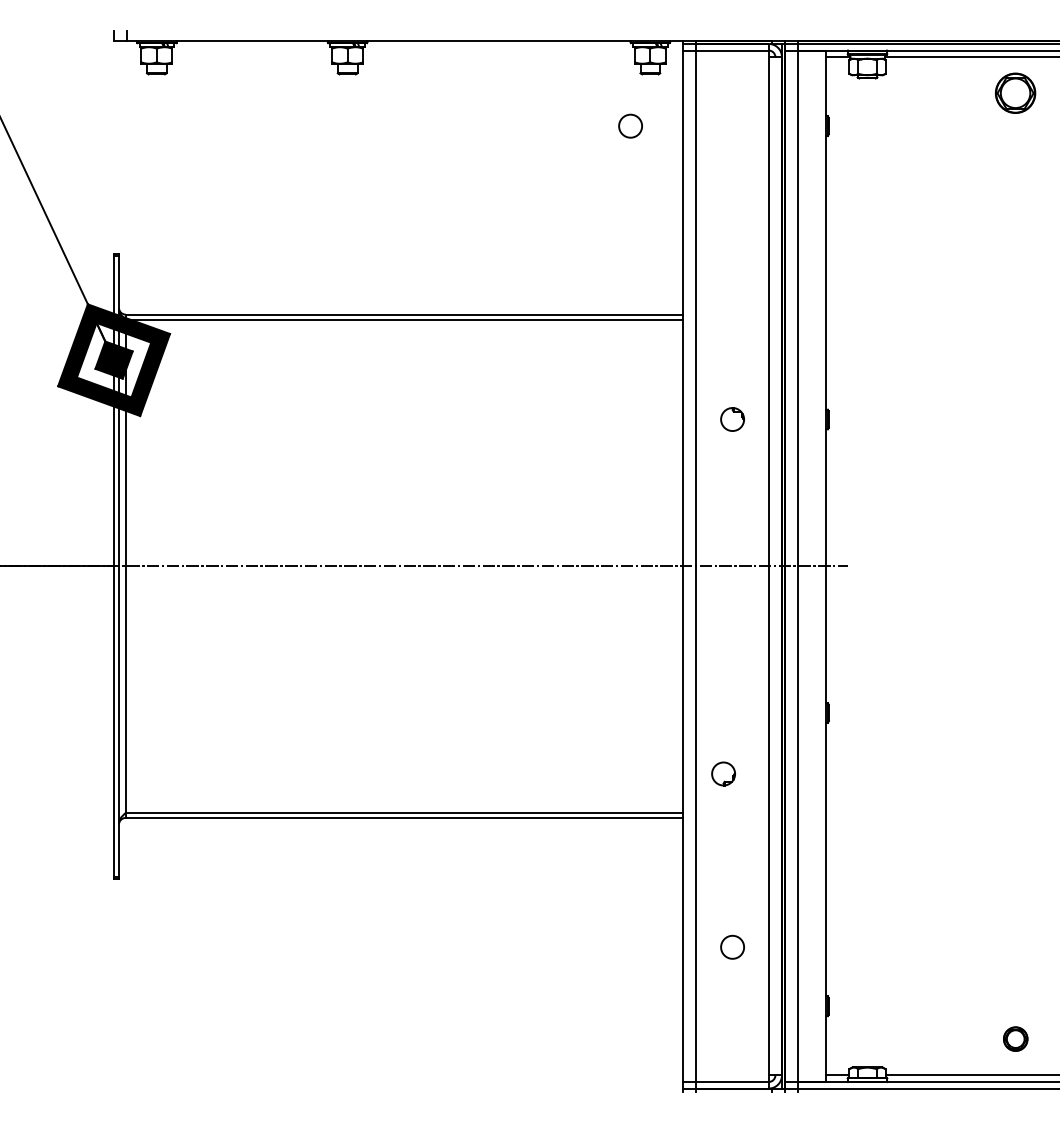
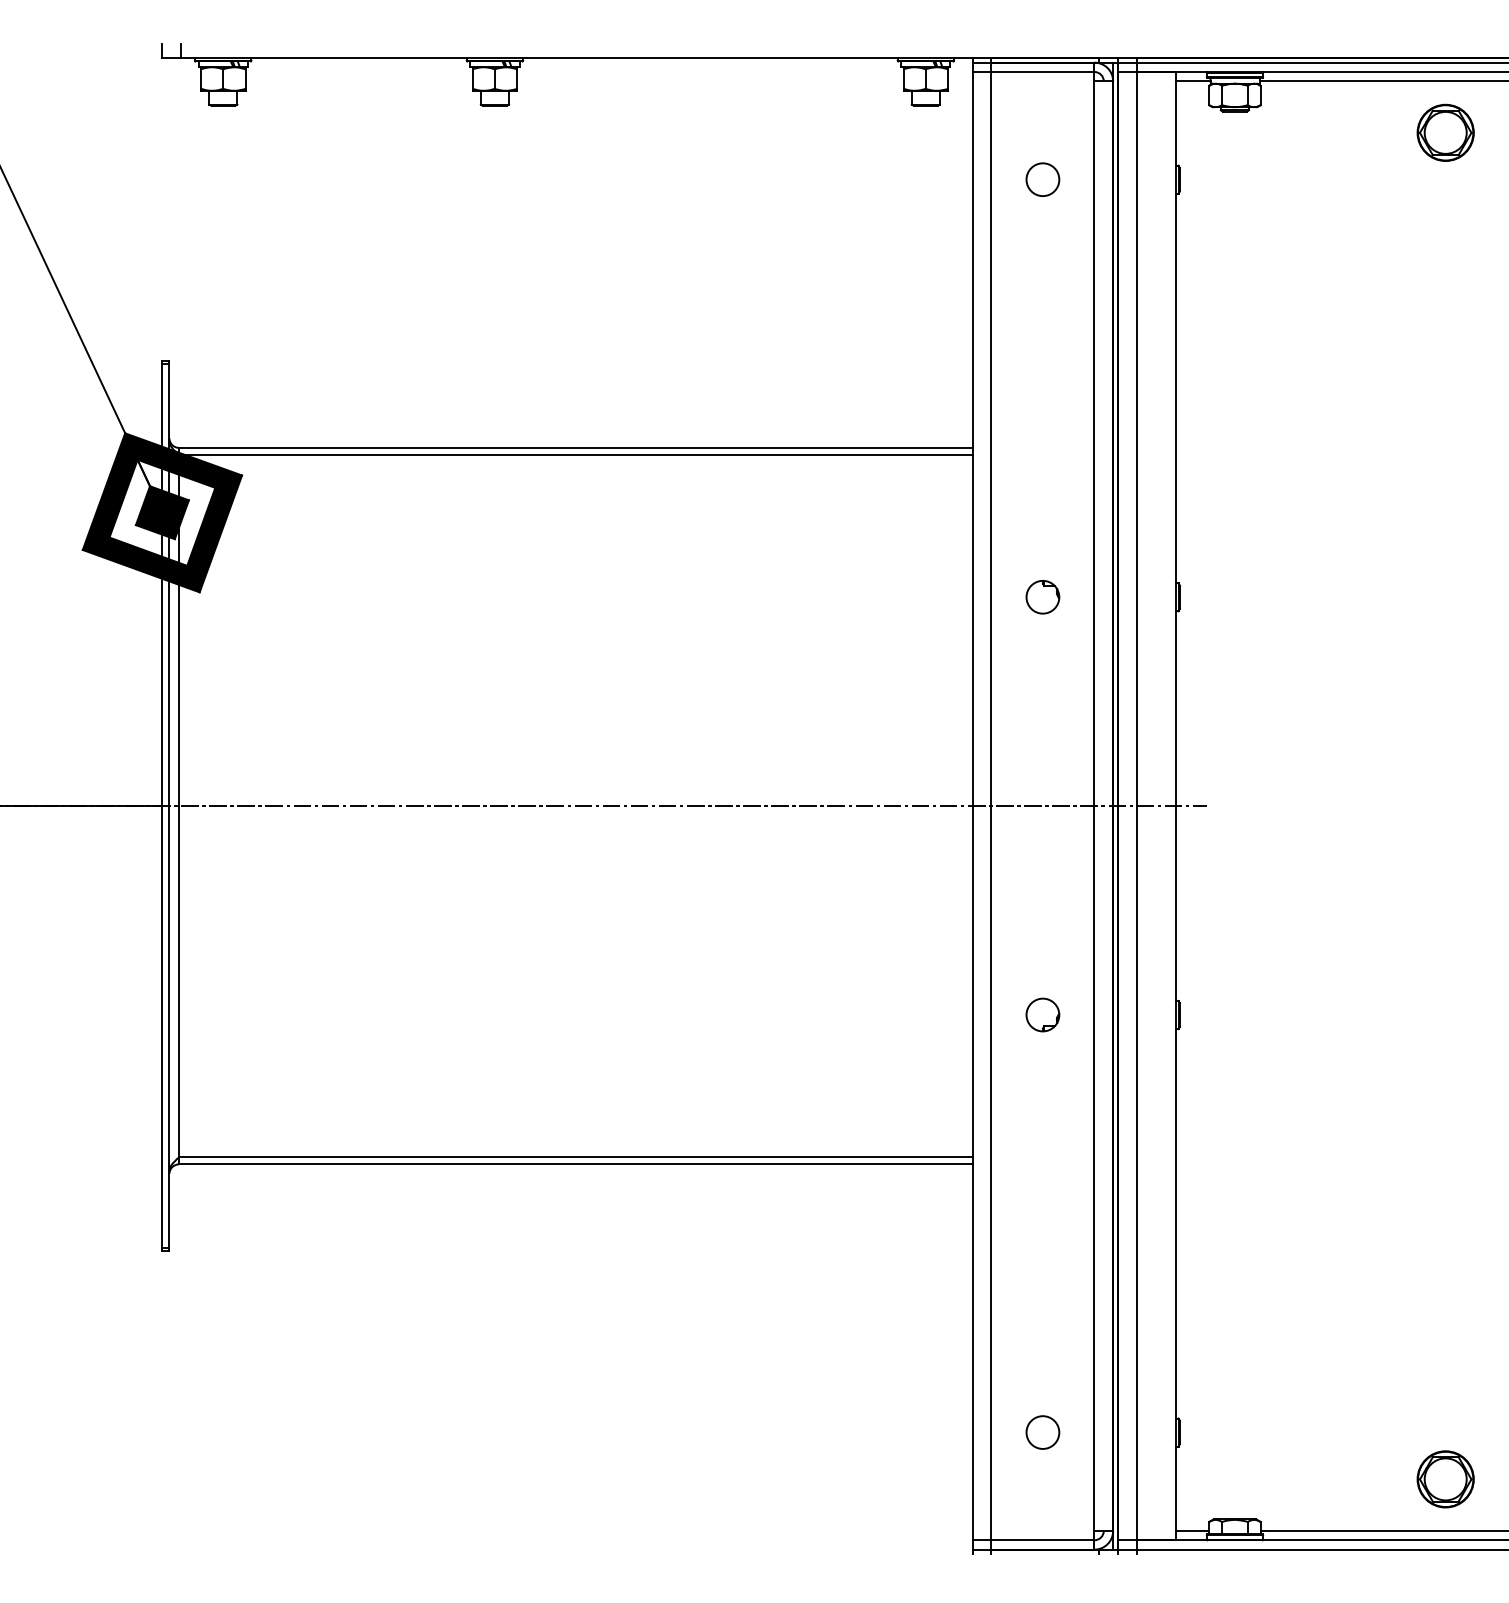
circle: (630, 125) -> (1042, 178), moved
part: (723, 773) -> (1042, 1014), moved
circle: (732, 946) -> (1042, 1431), moved
part: (1015, 1038) -> (1445, 1478), size x1.67

